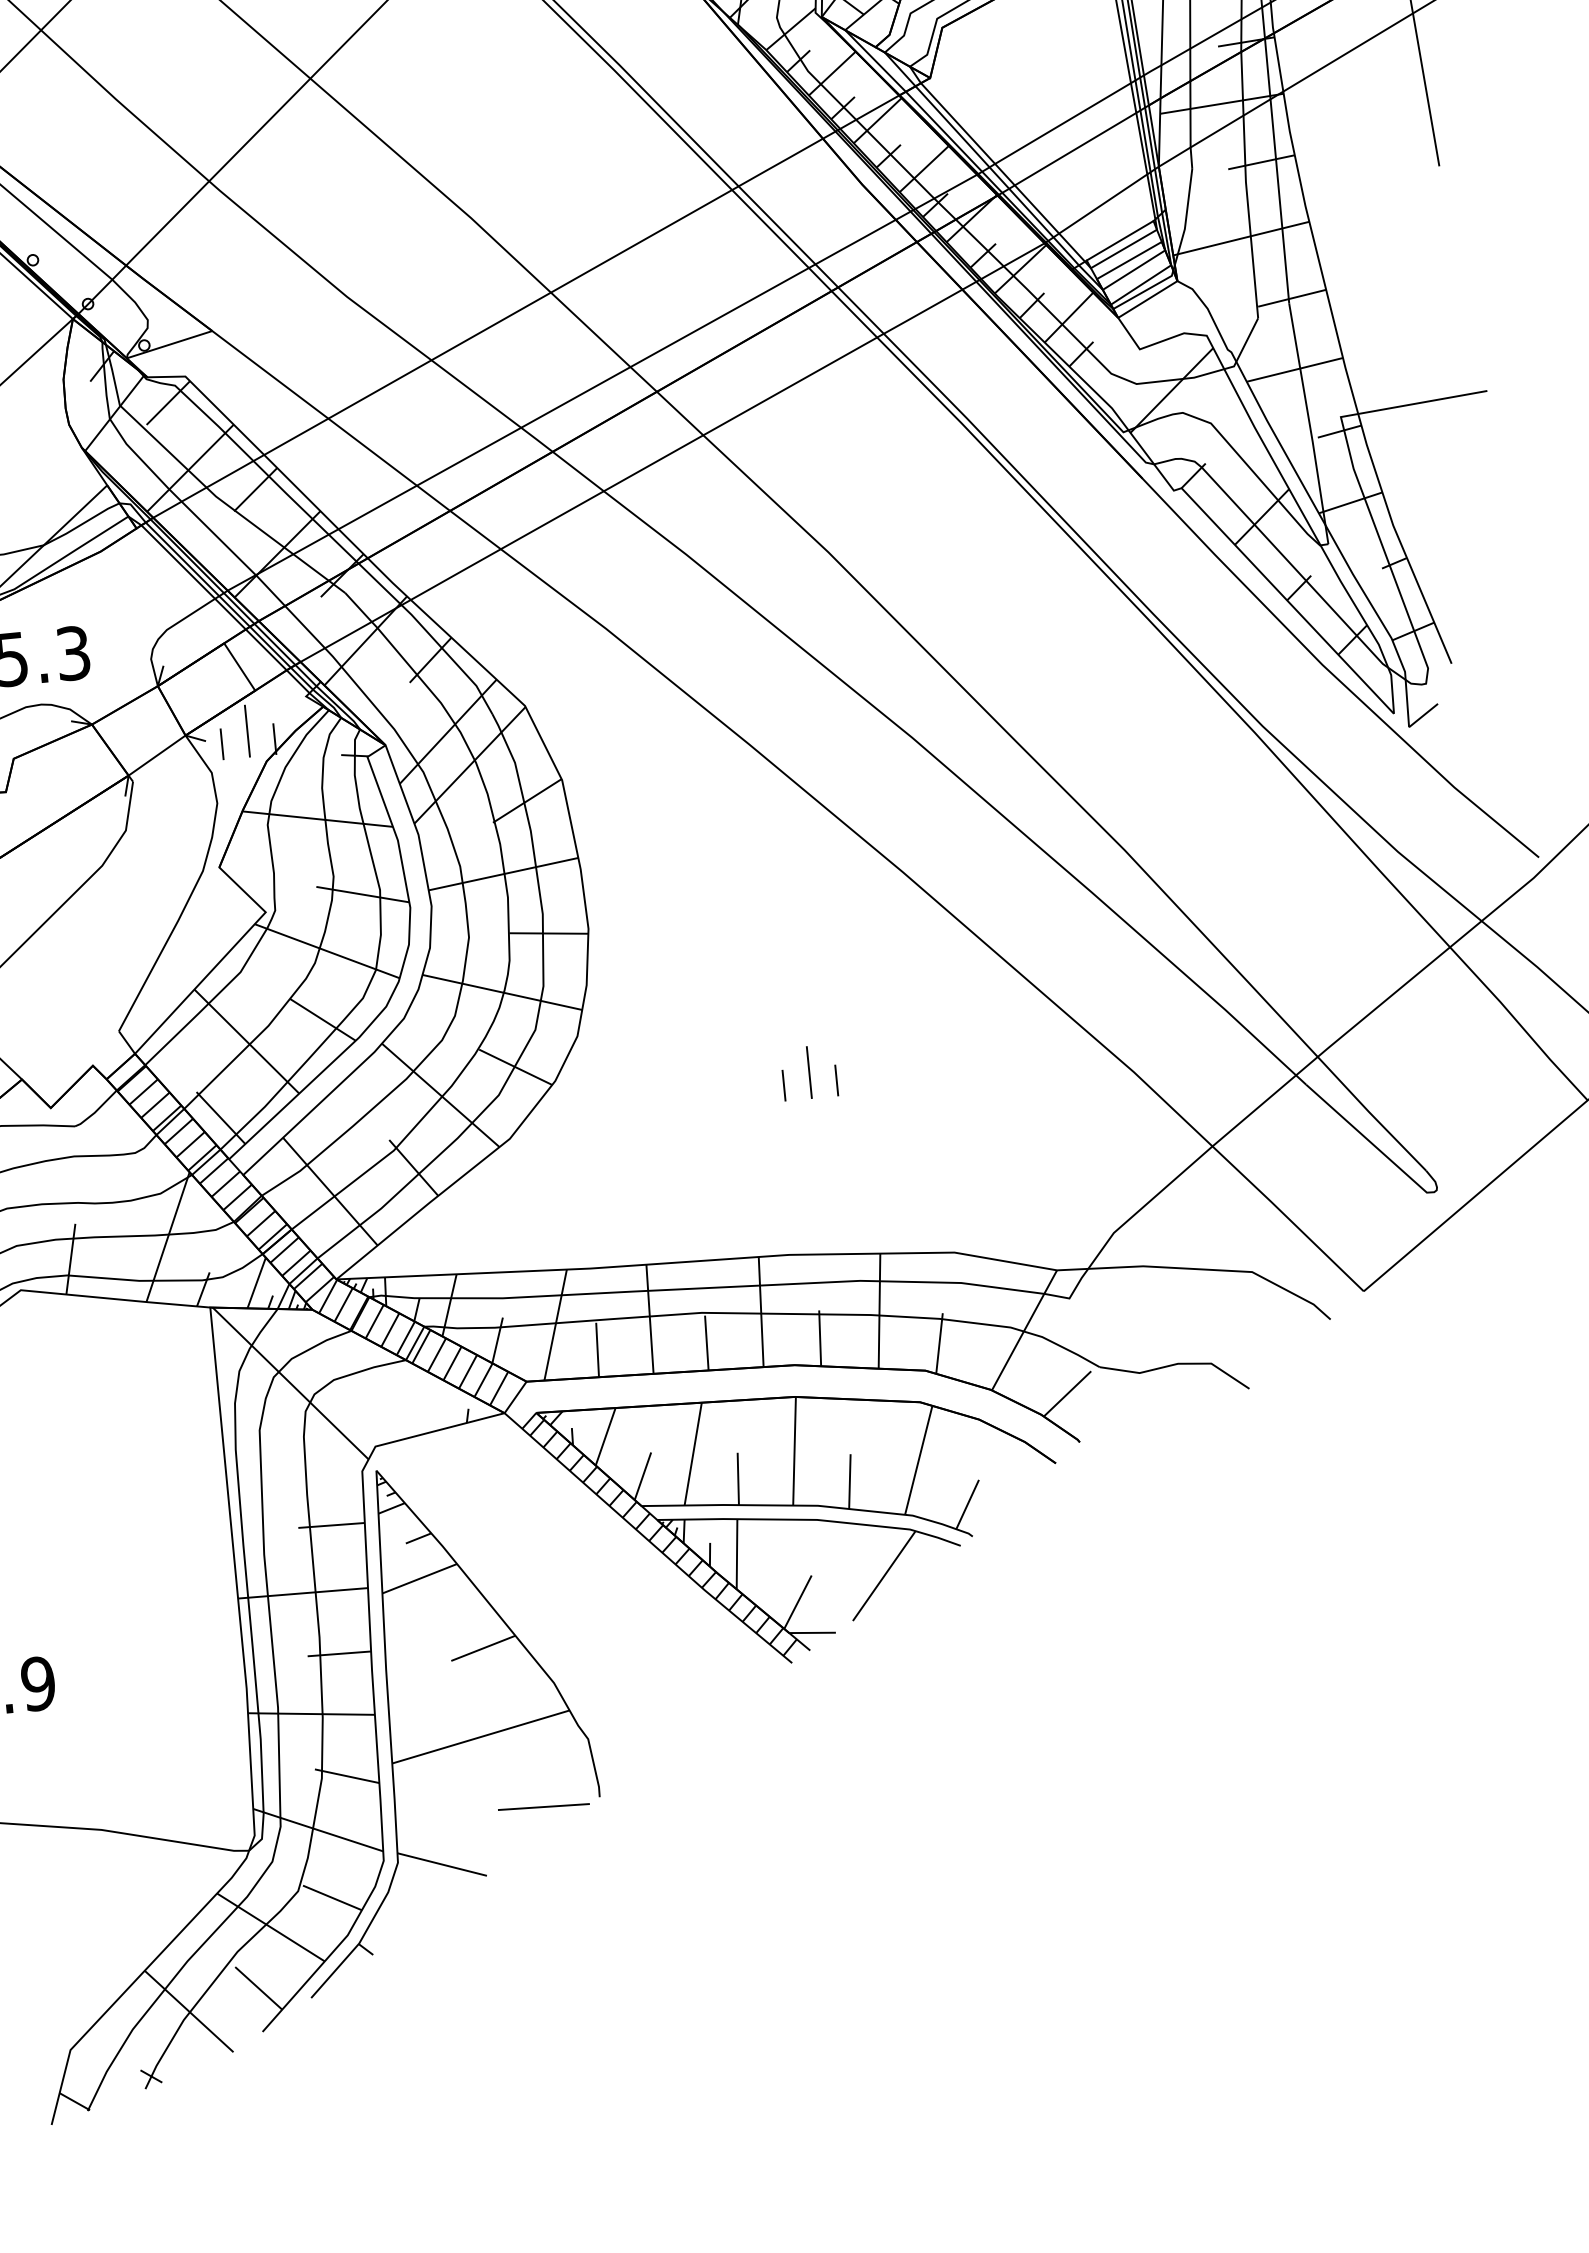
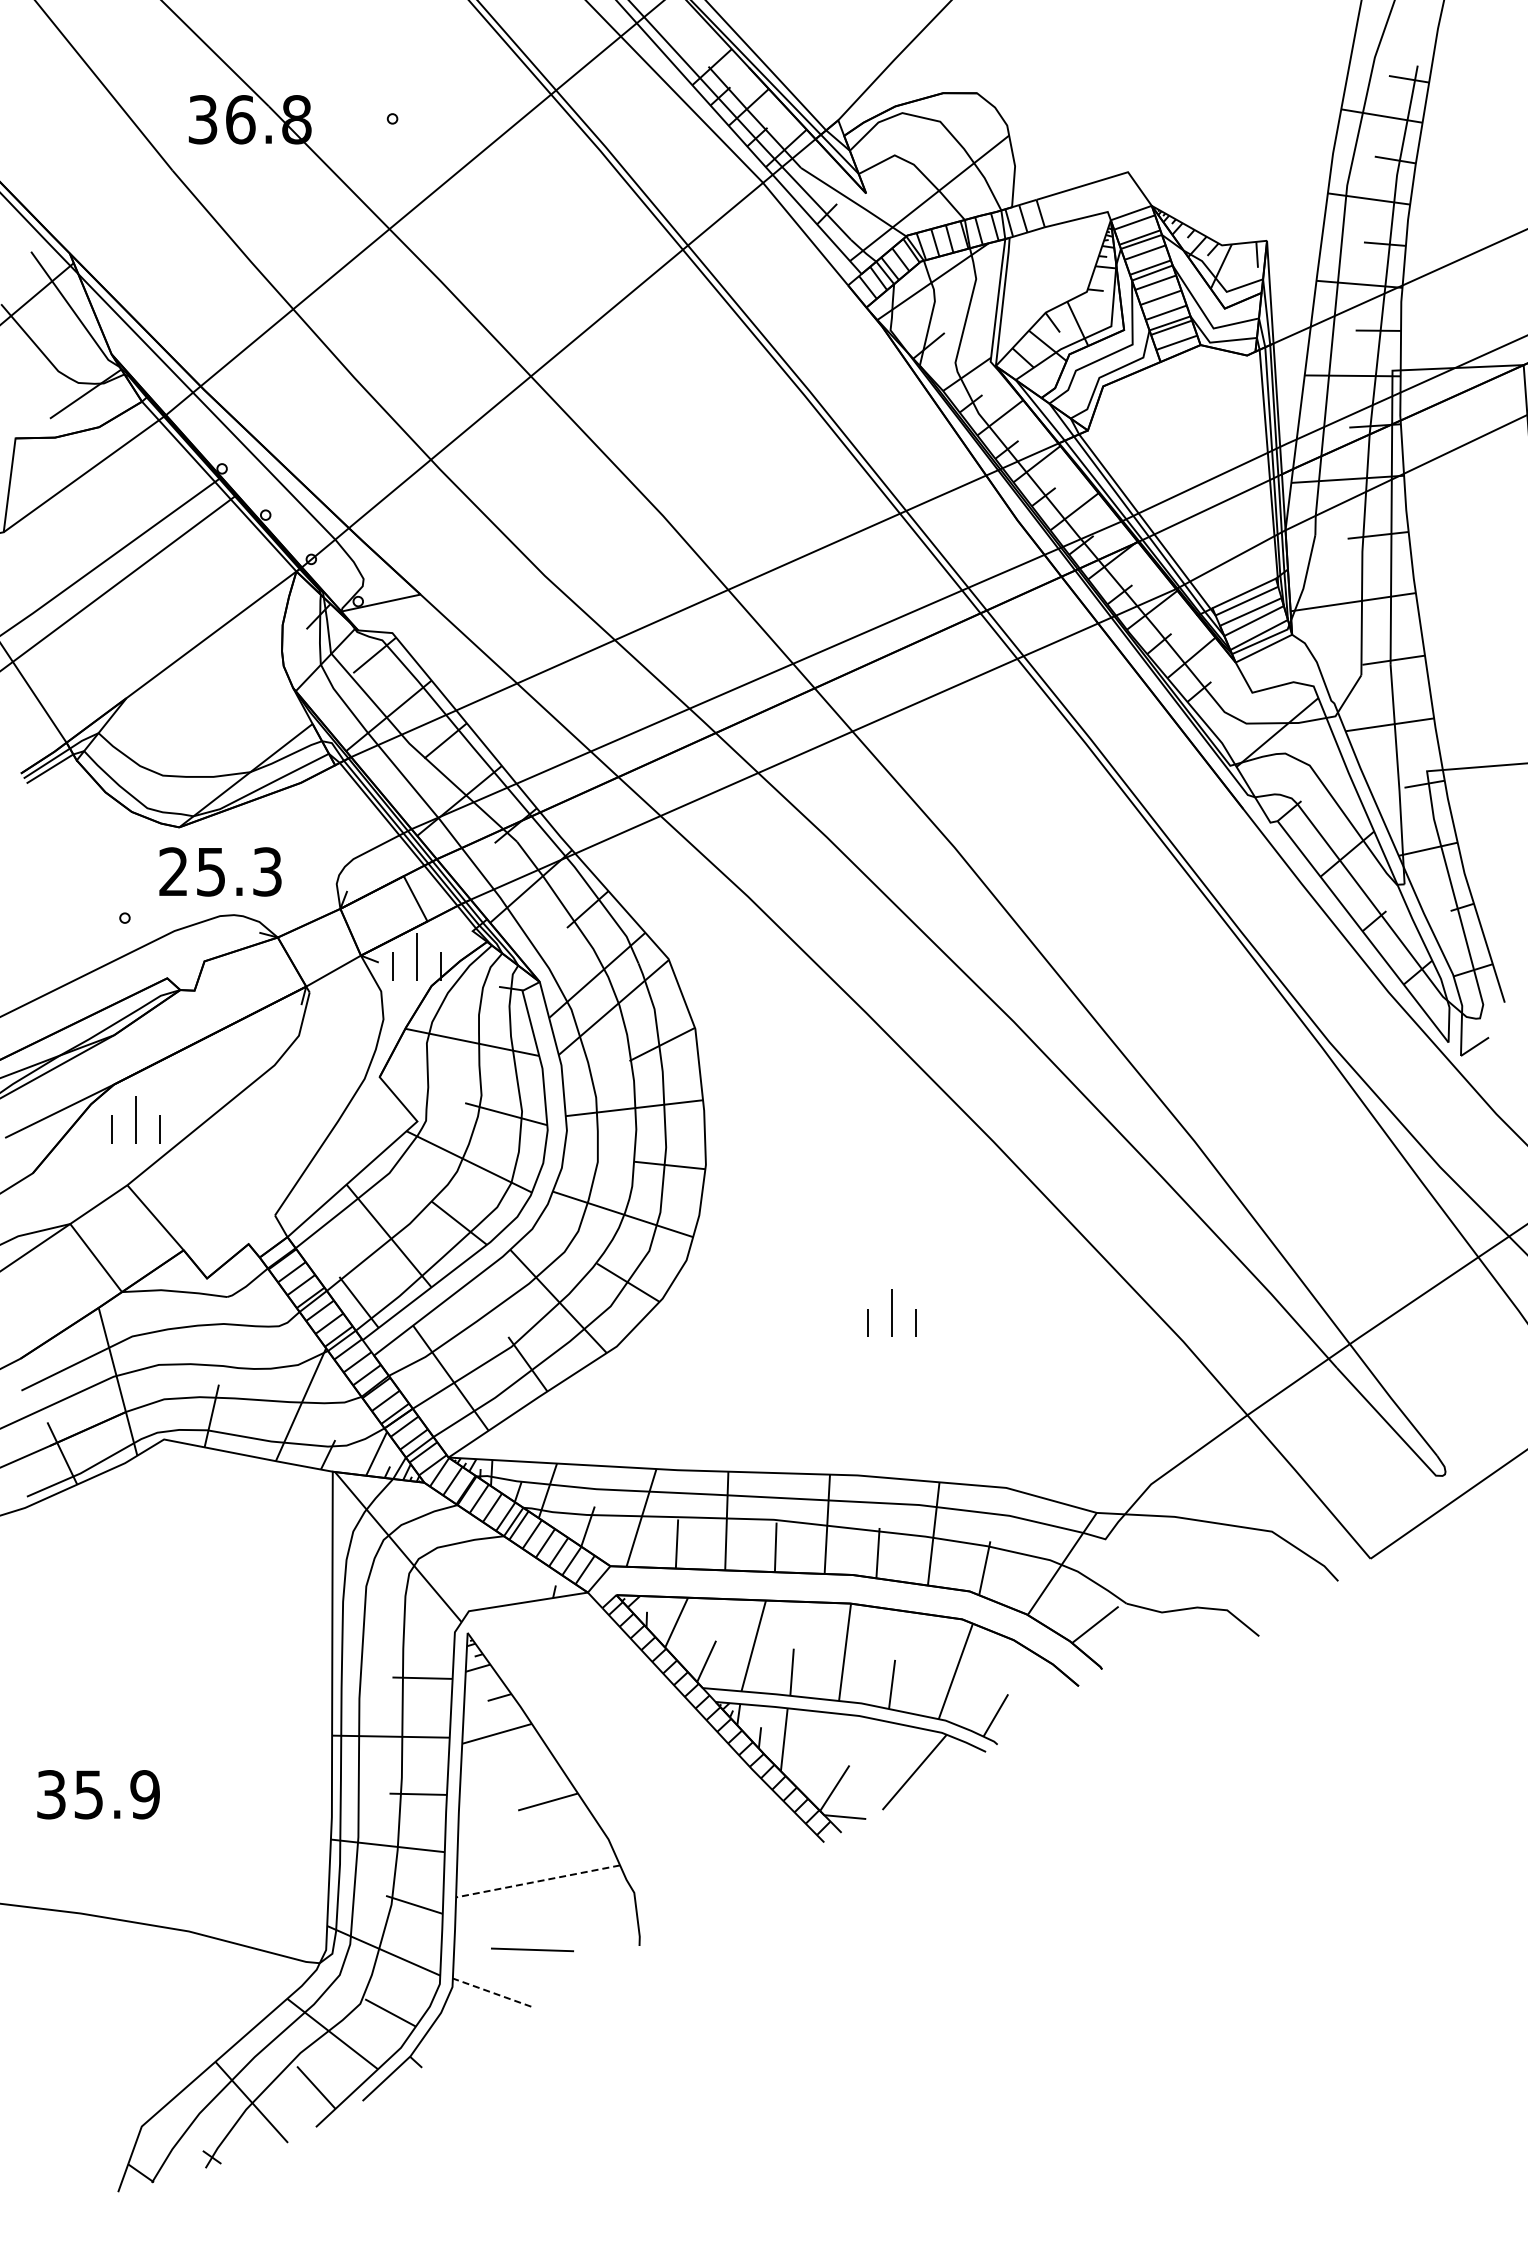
line: (481, 1737) -> (538, 1881), solid -> dashed
line: (543, 1806) -> (532, 1949), moved
line: (442, 1864) -> (492, 1992), solid -> dashed

